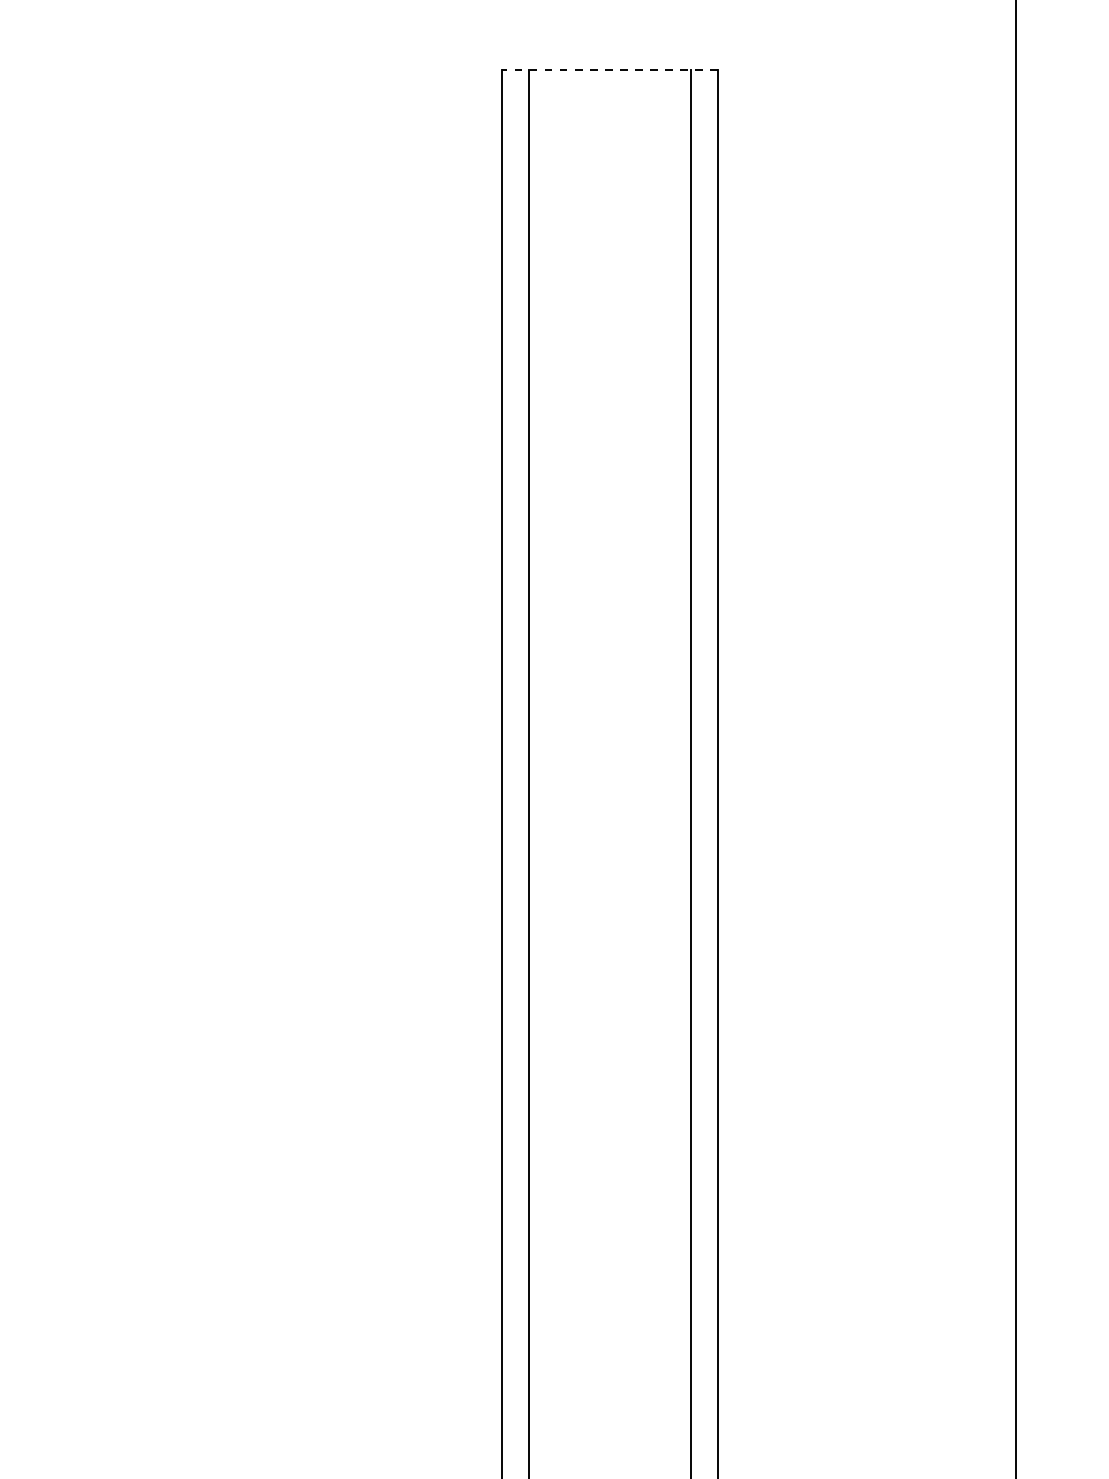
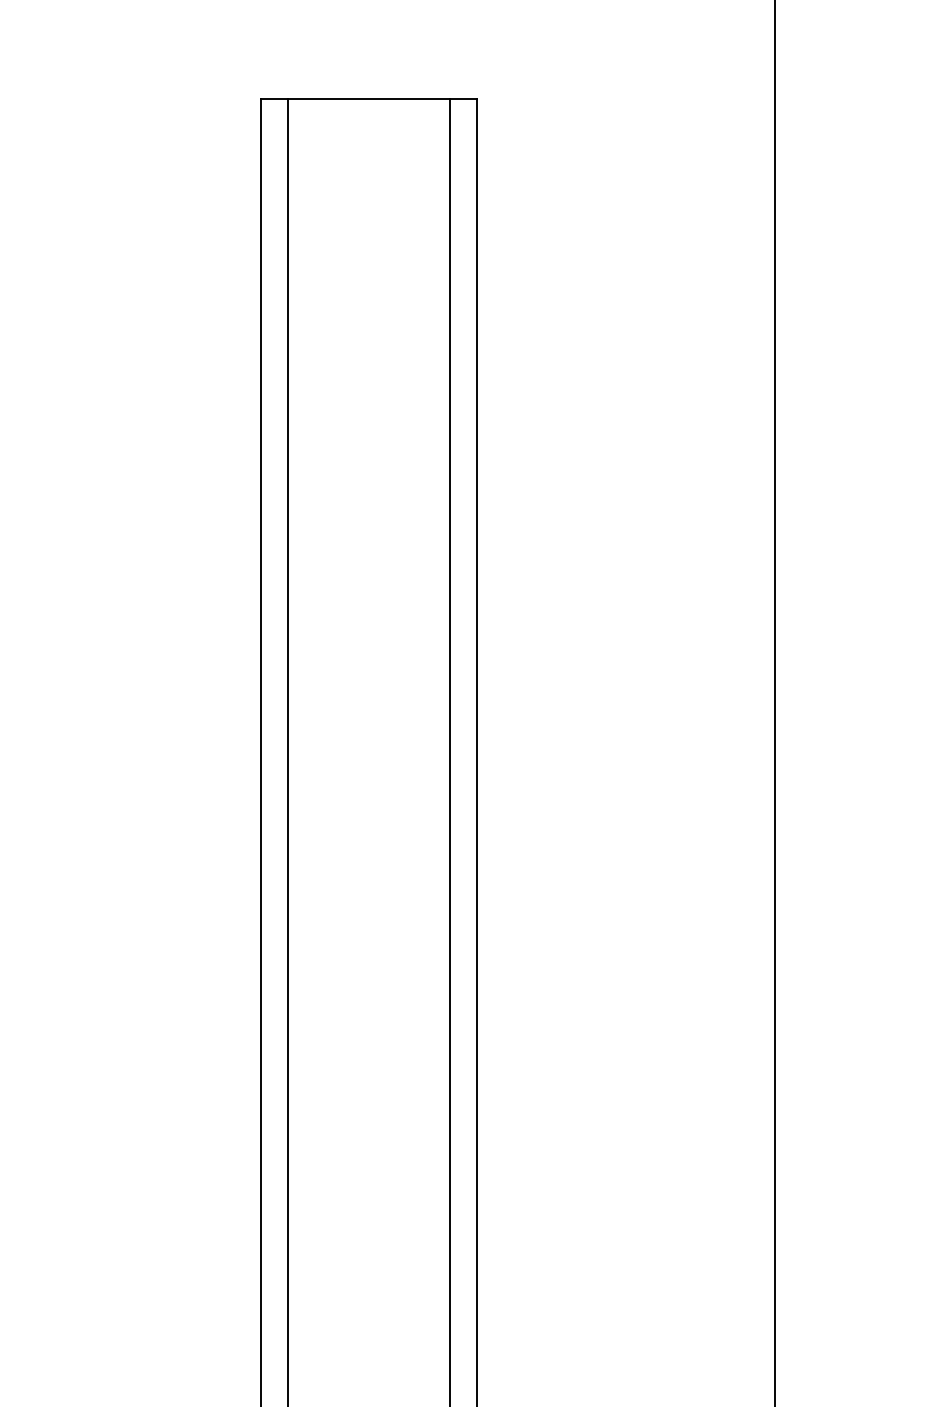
line: (609, 70) -> (368, 99), dashed -> solid

